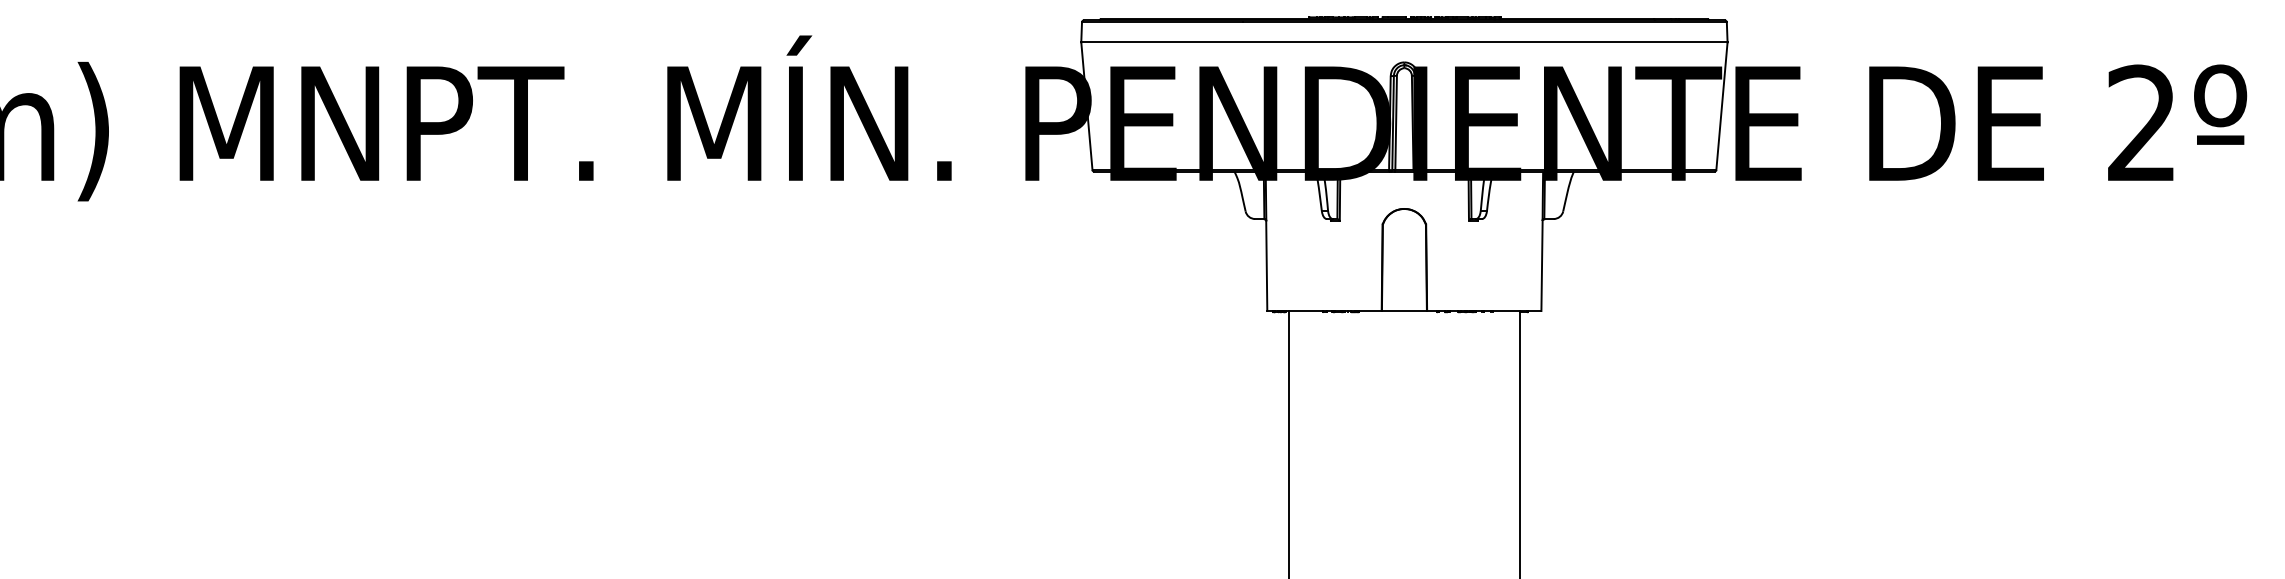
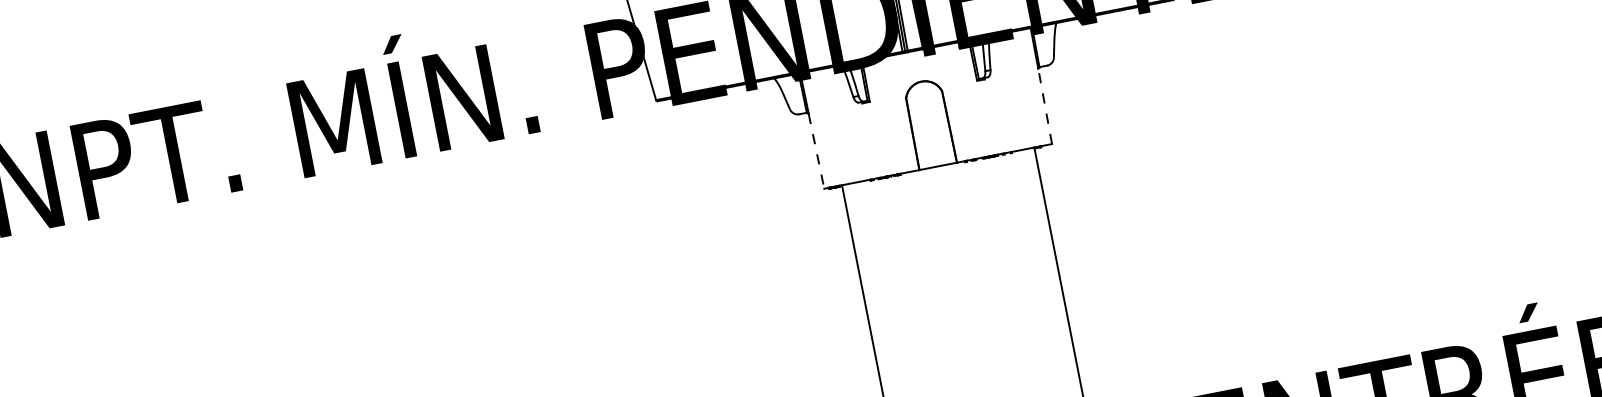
line: (1542, 265) -> (1045, 106), solid -> dashed
line: (1266, 266) -> (816, 151), solid -> dashed

